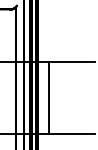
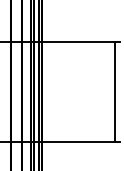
line: (49, 97) -> (115, 91), moved

